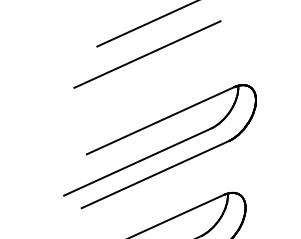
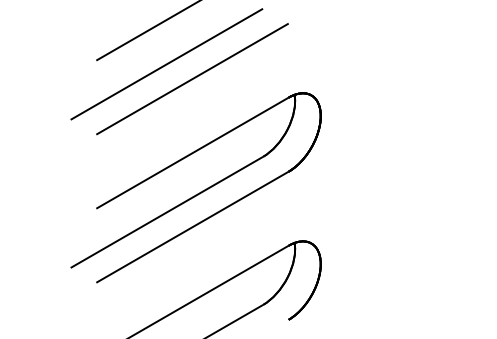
line: (165, 67) -> (192, 79), added

